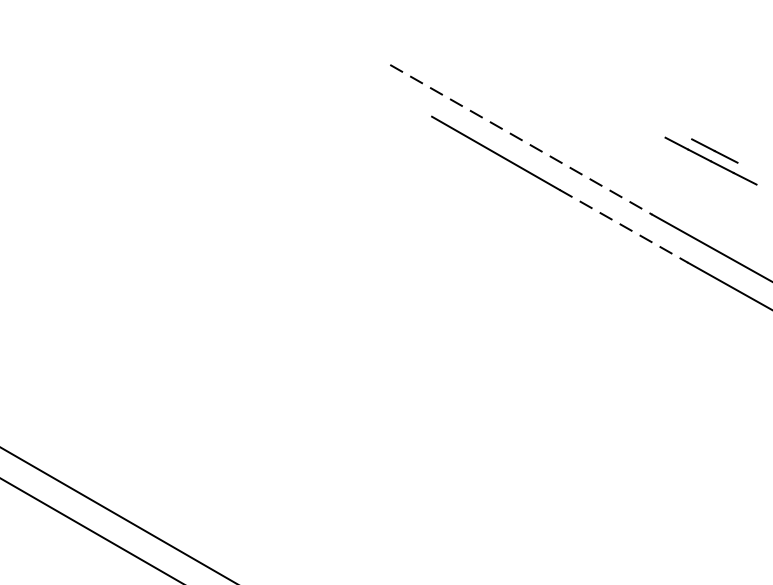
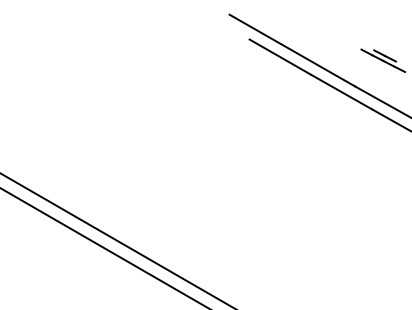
line: (521, 139) -> (292, 50), dashed -> solid
line: (623, 227) -> (341, 92), dashed -> solid

